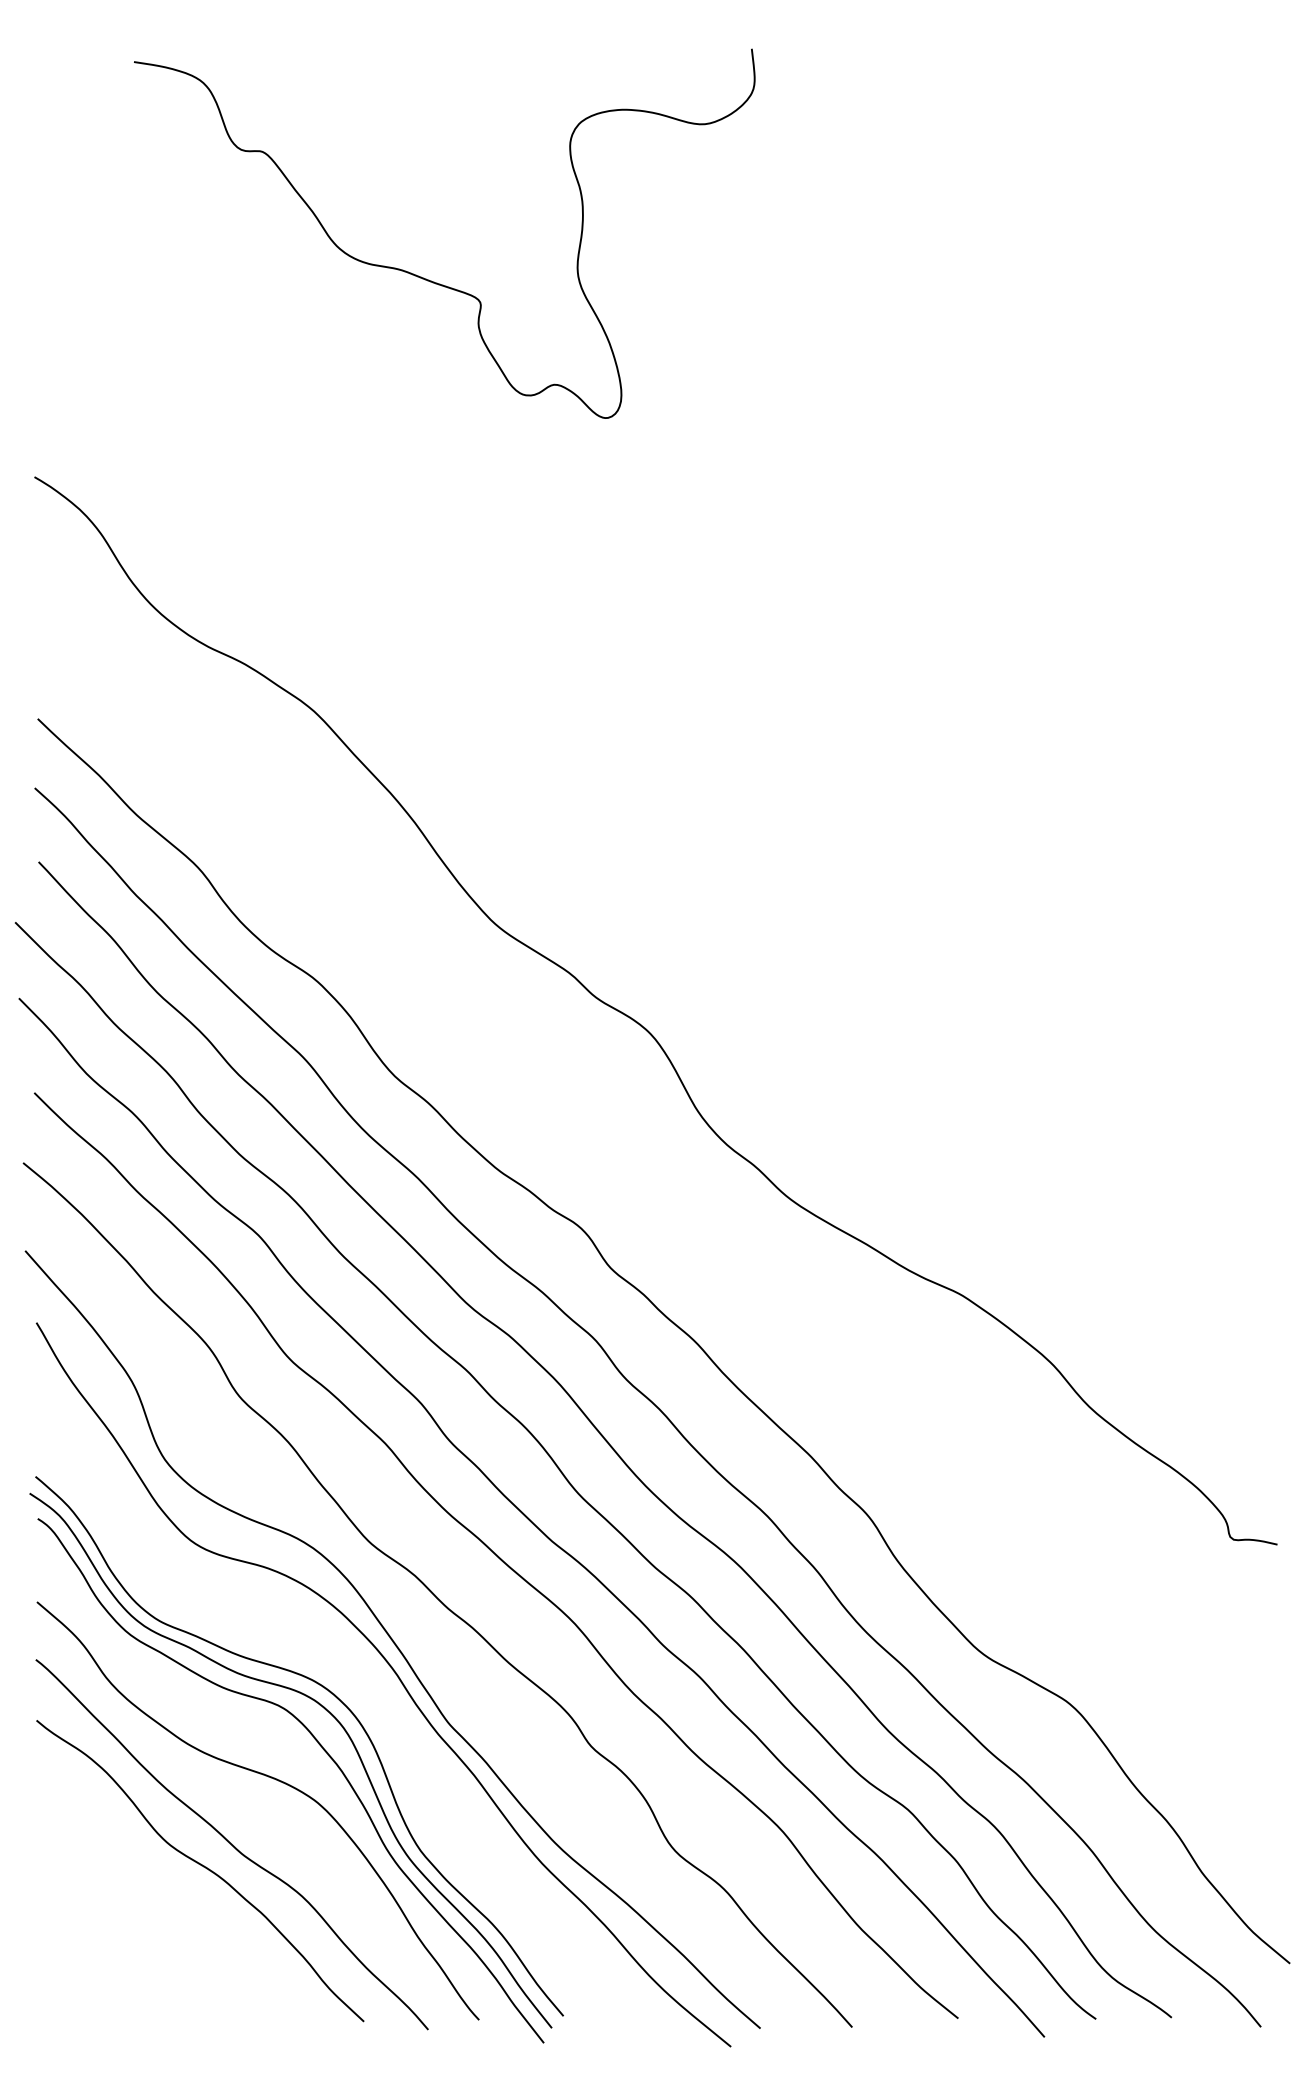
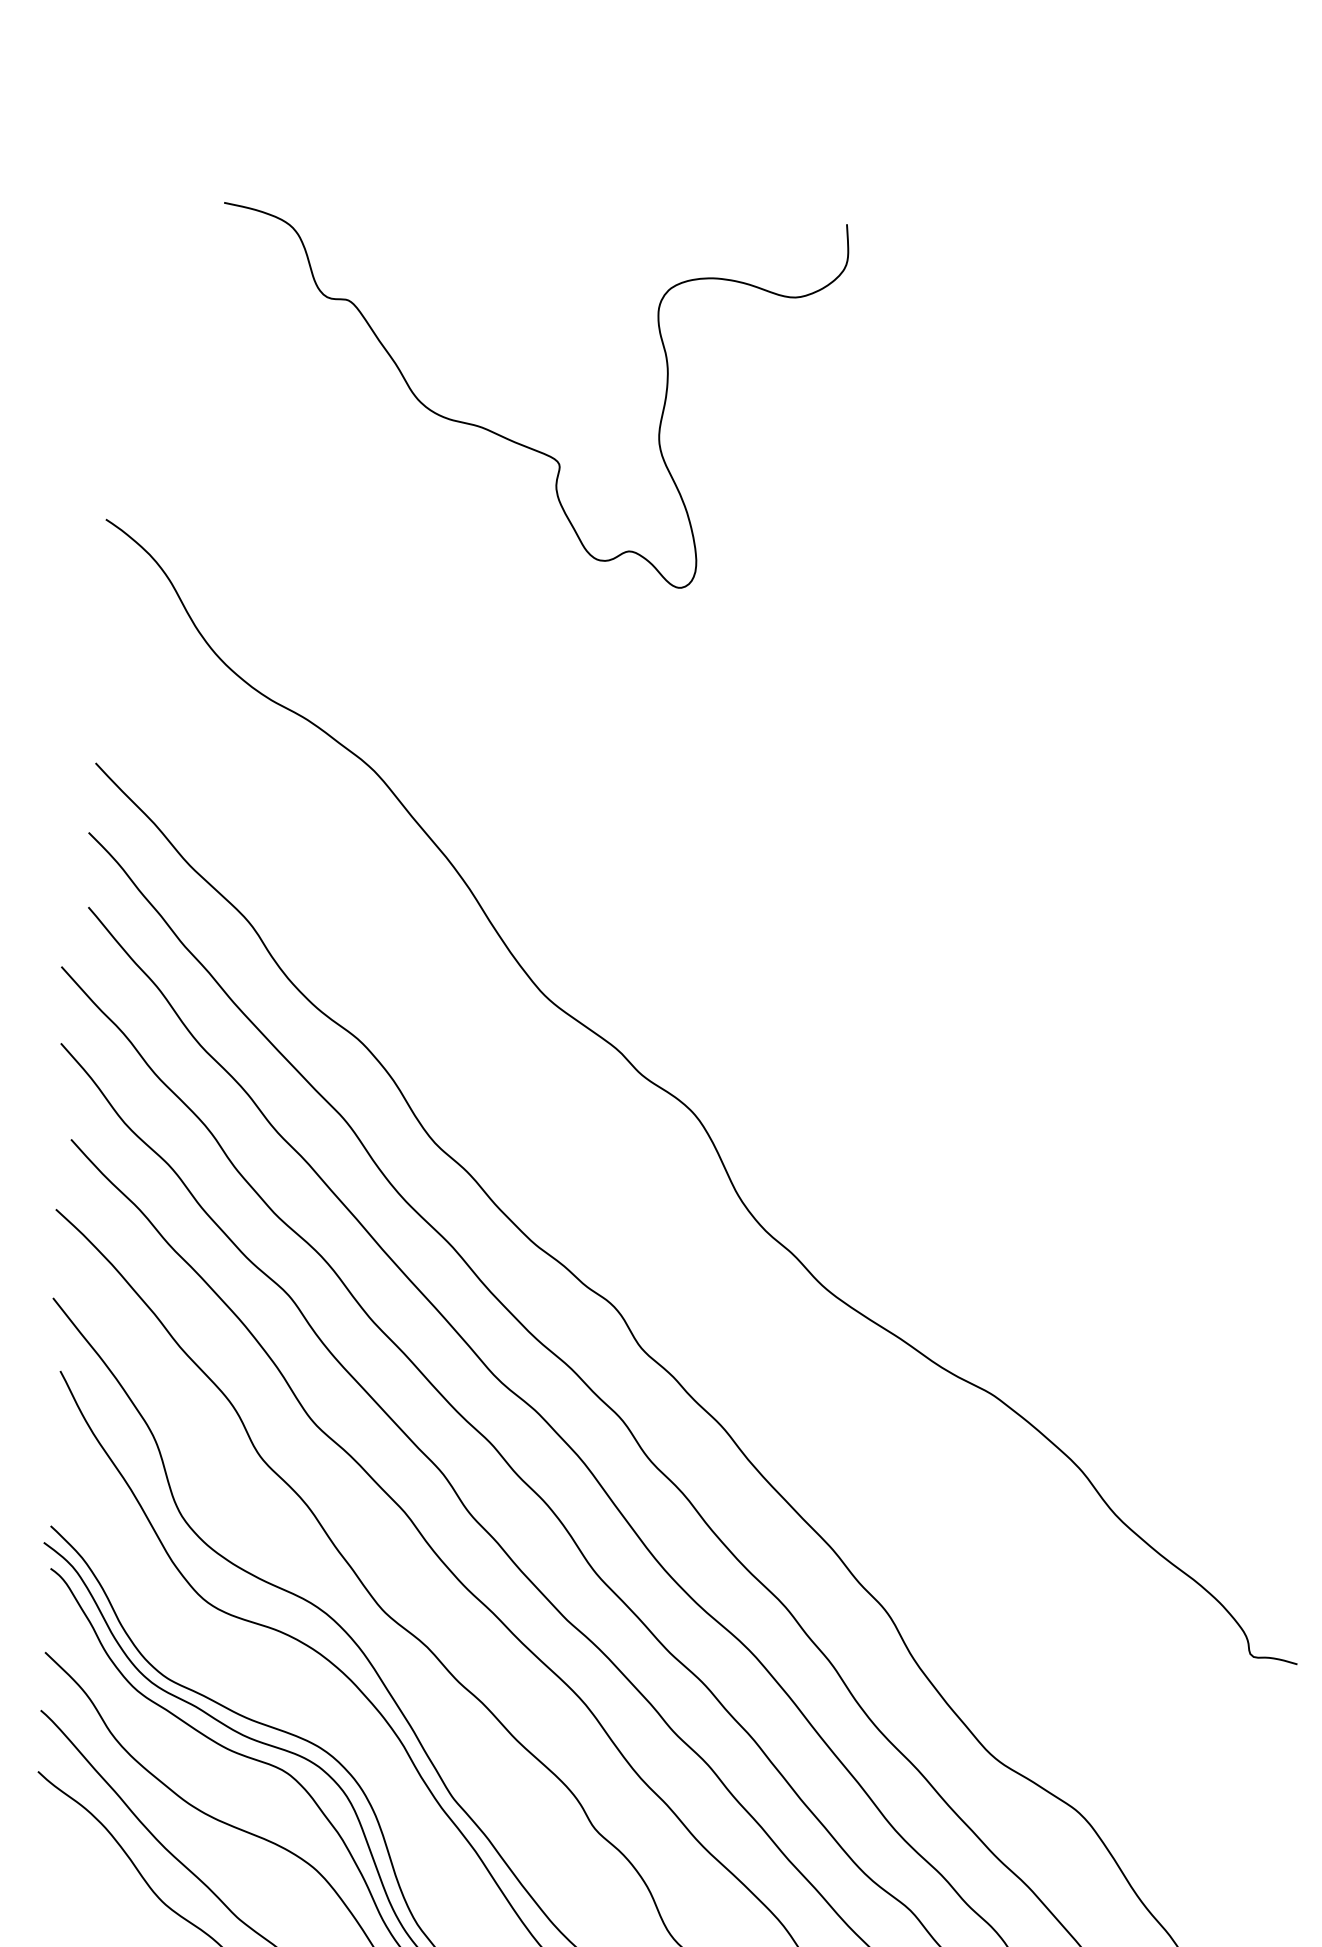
curve: (426, 278) -> (506, 437), moved

